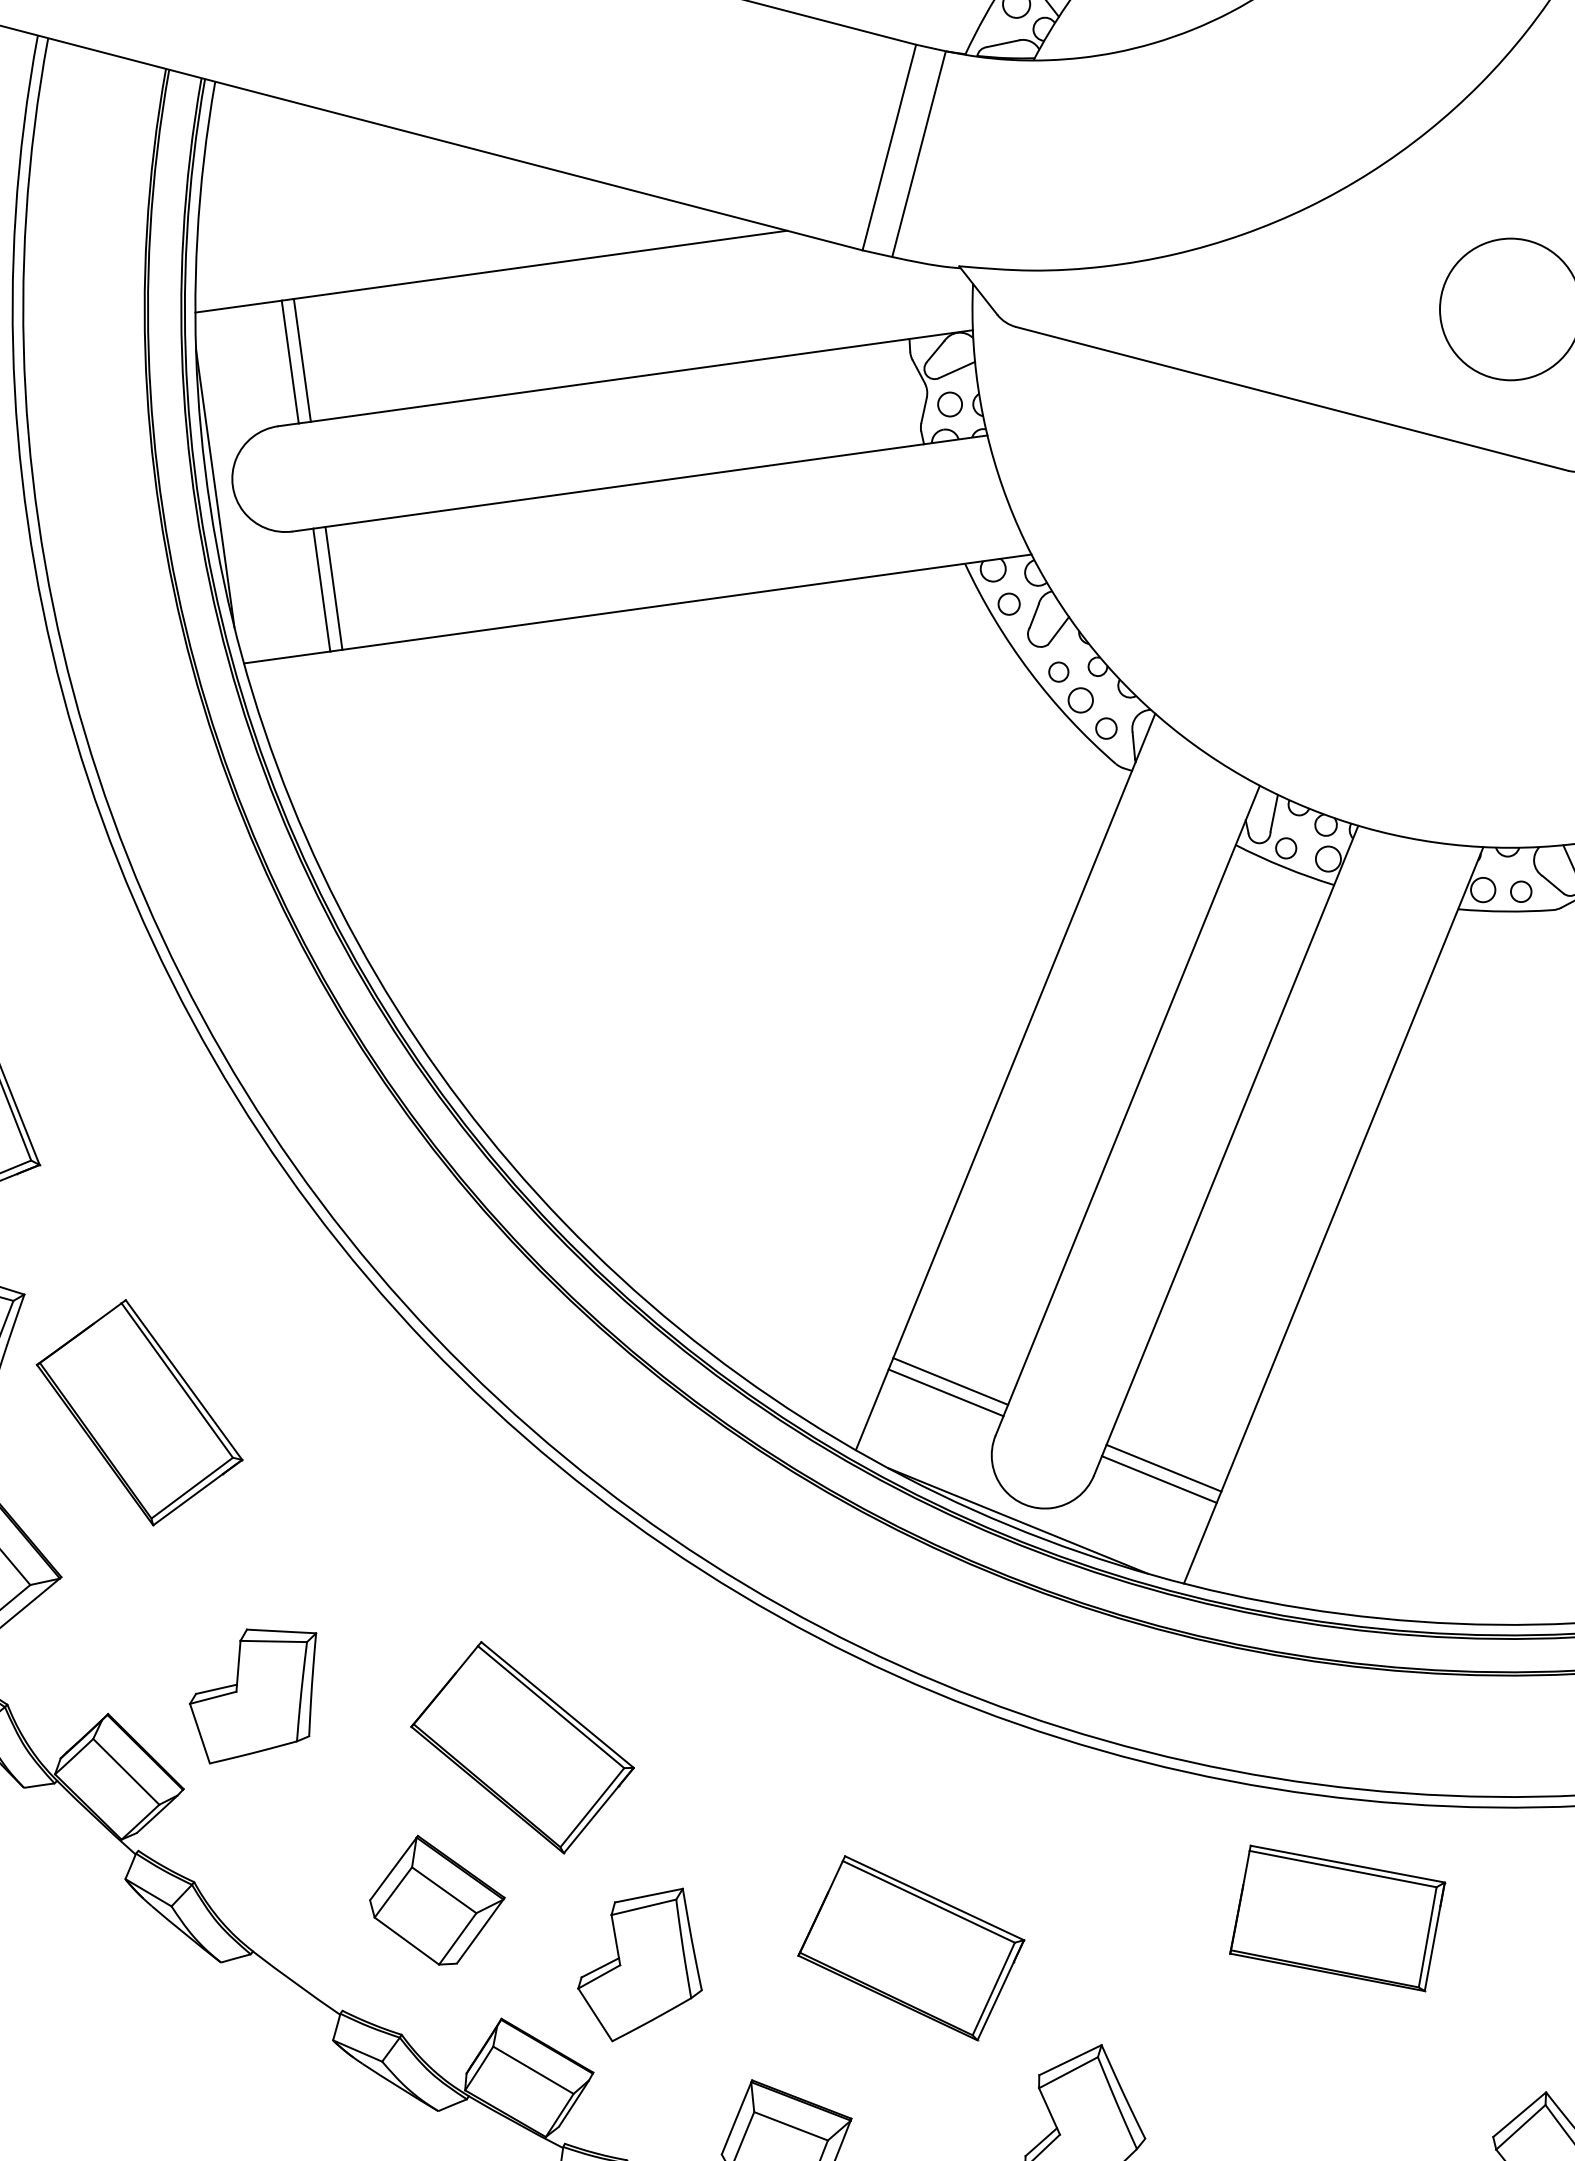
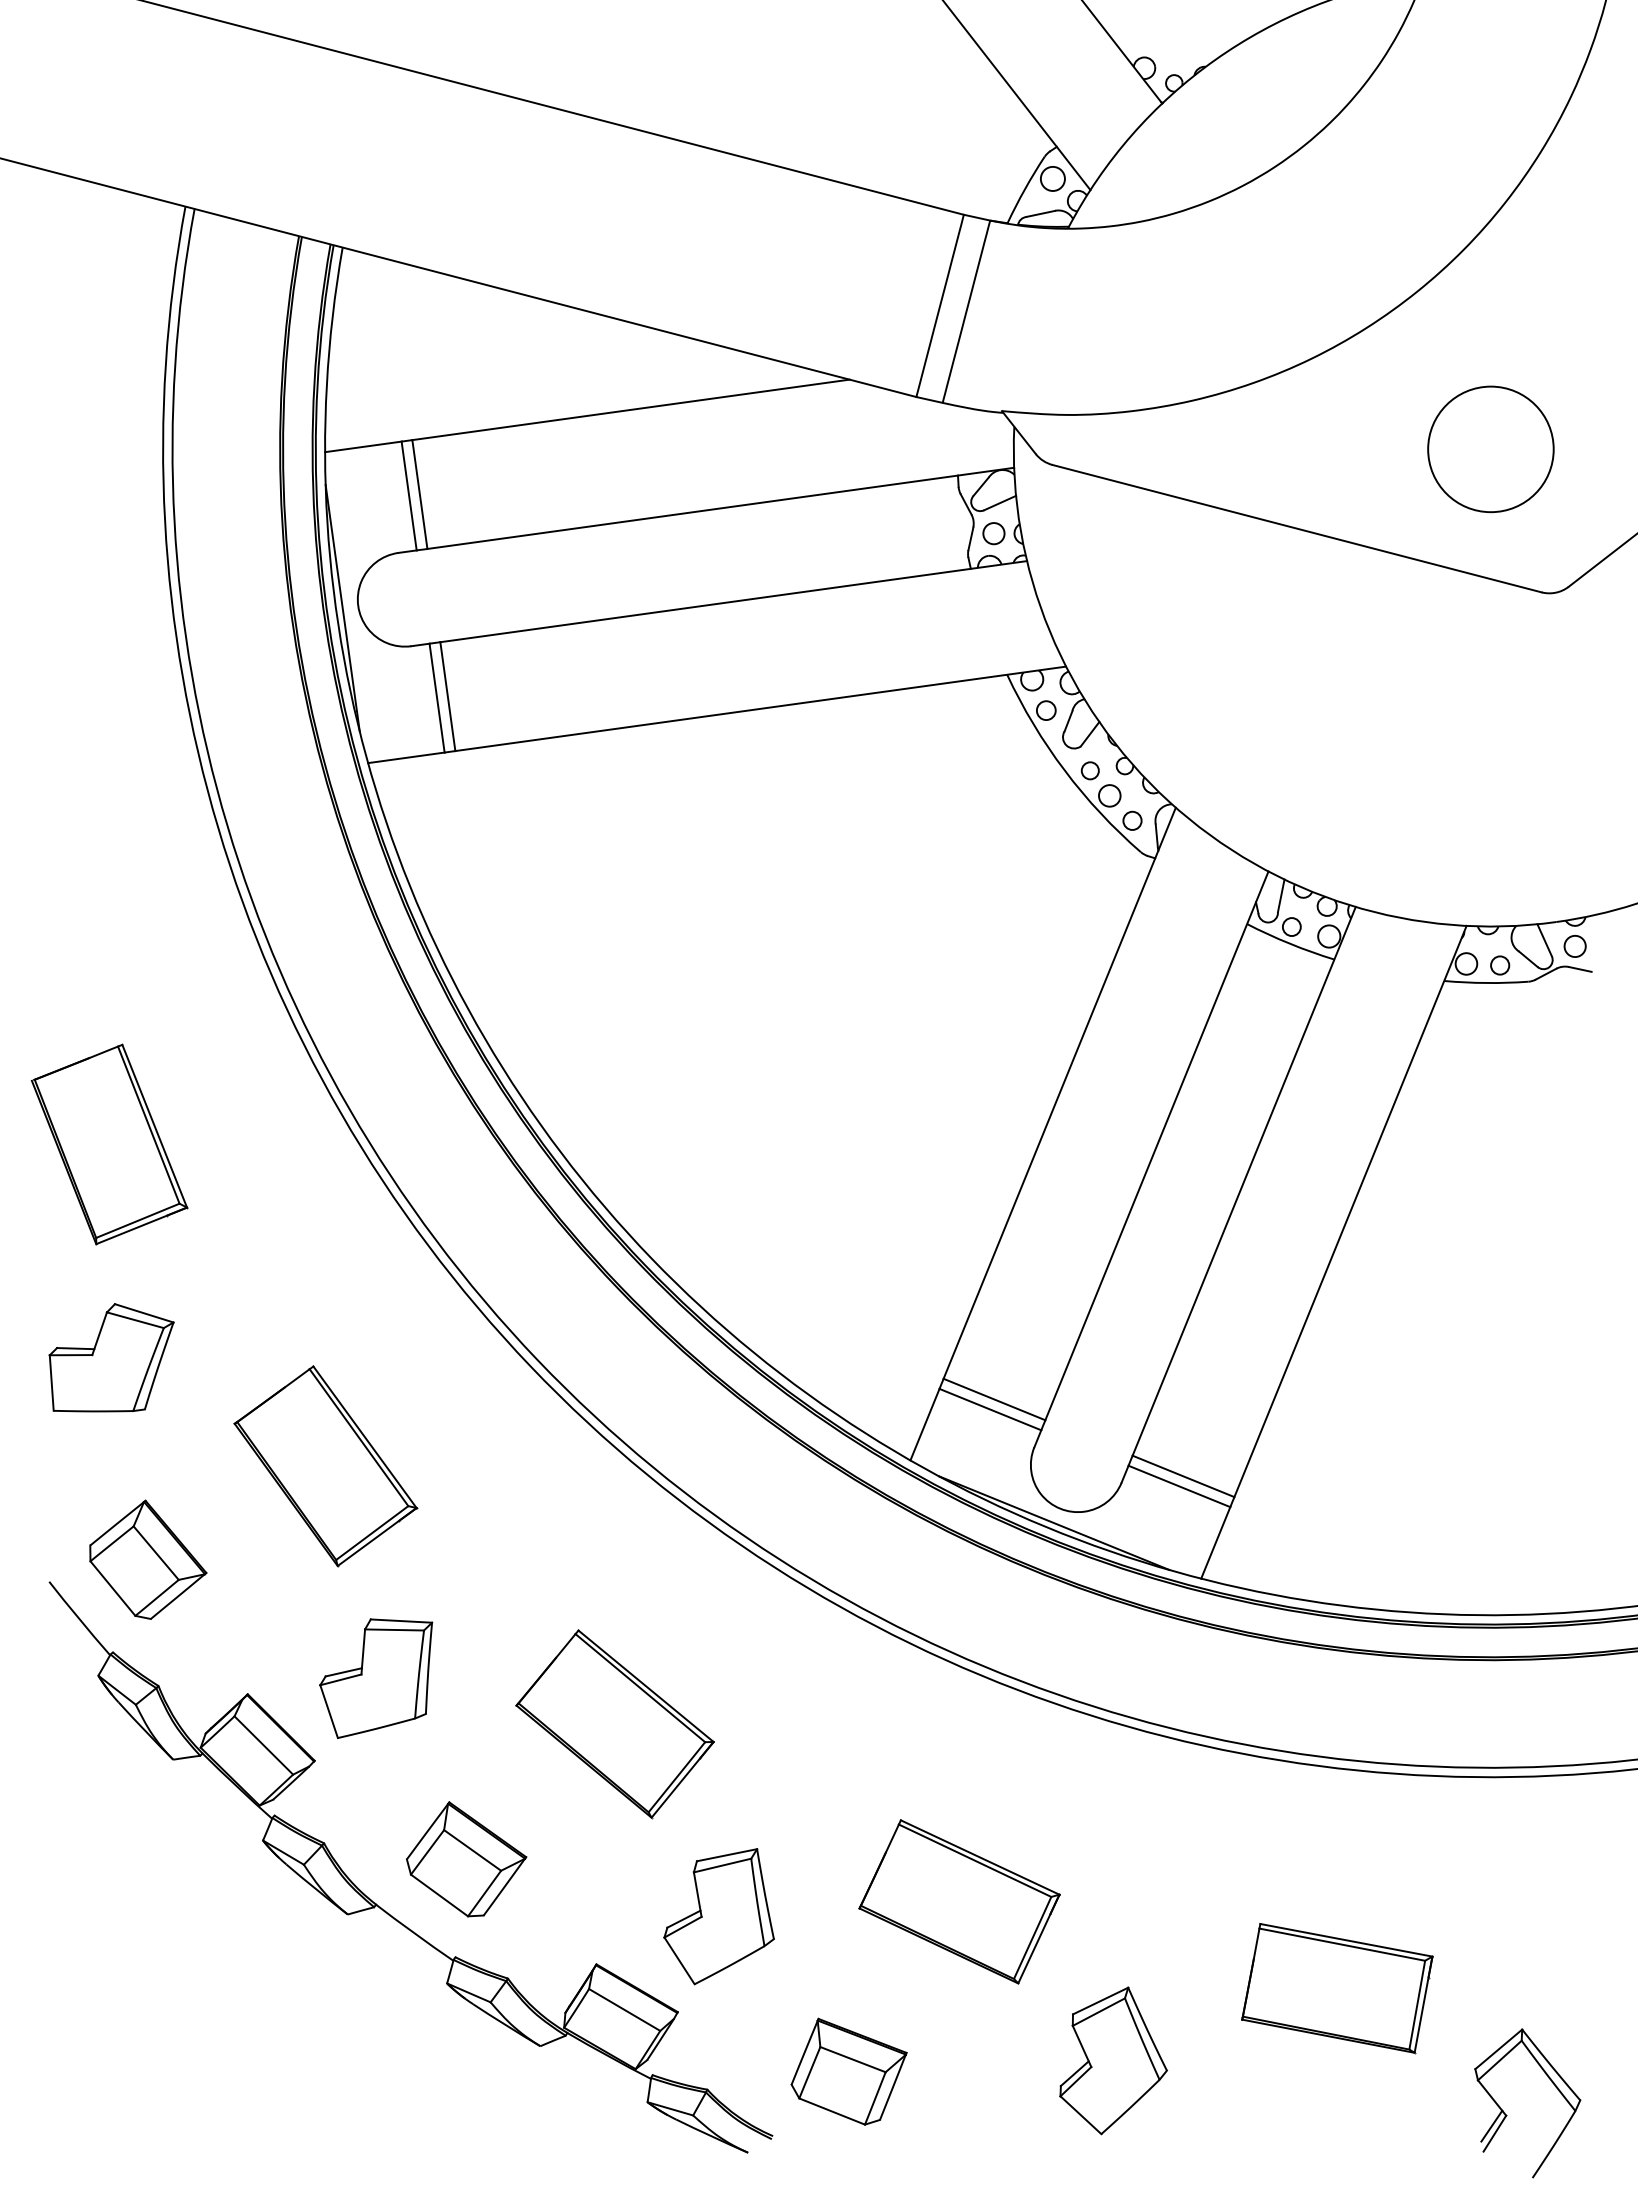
part: (139, 1413) -> (325, 1466), moved
part: (437, 1900) -> (466, 1859), moved
part: (1337, 1918) -> (1337, 1988), moved

